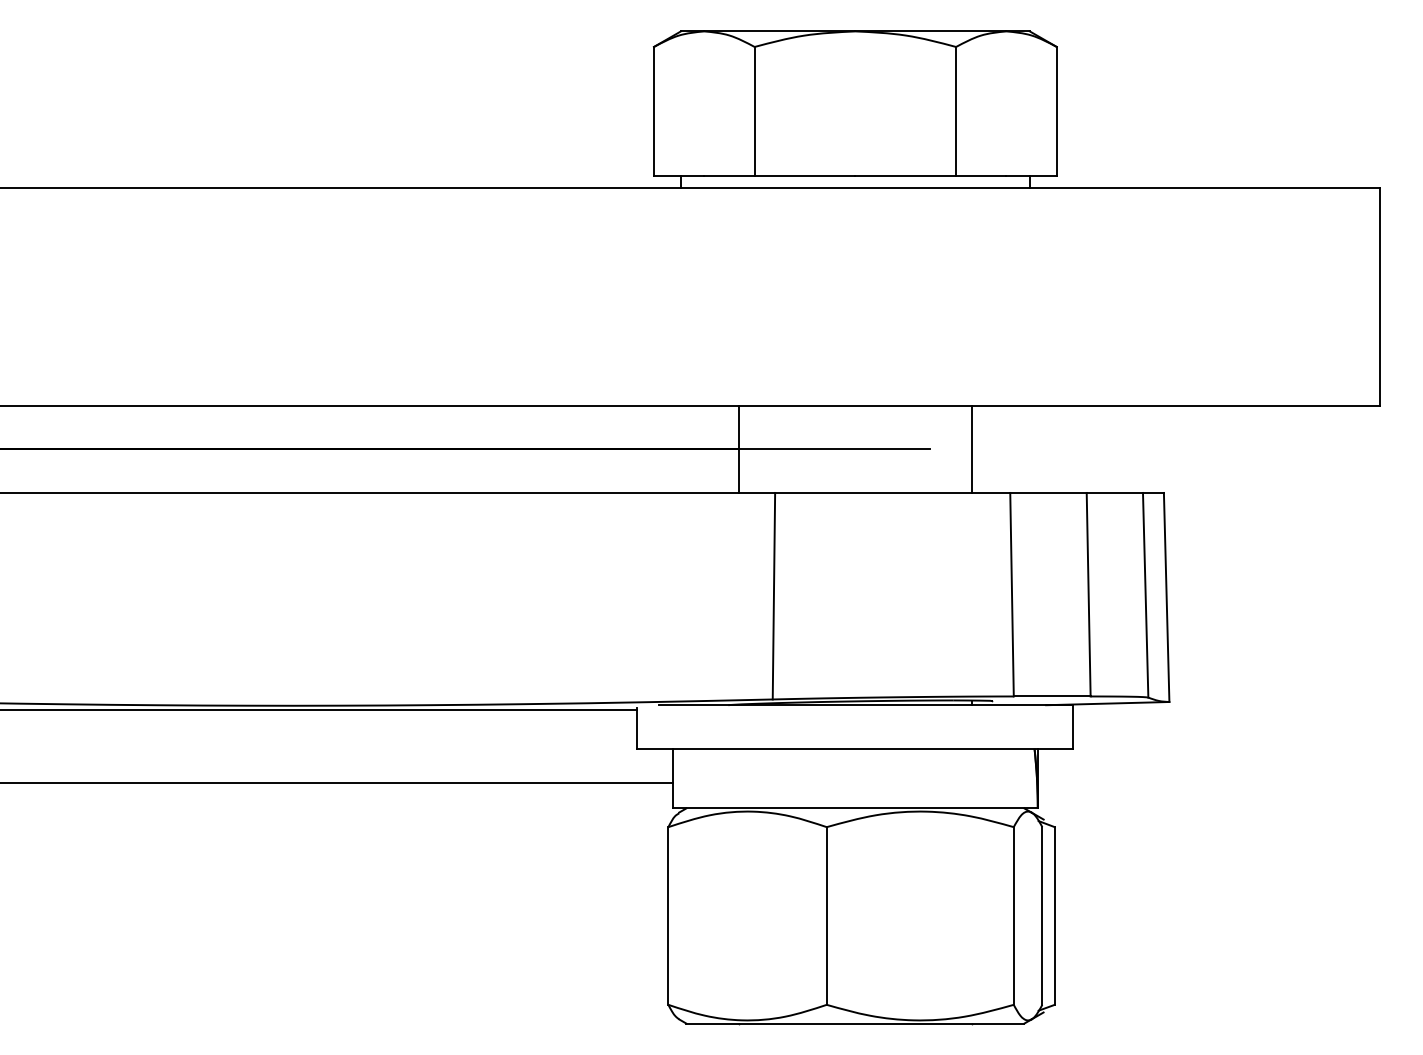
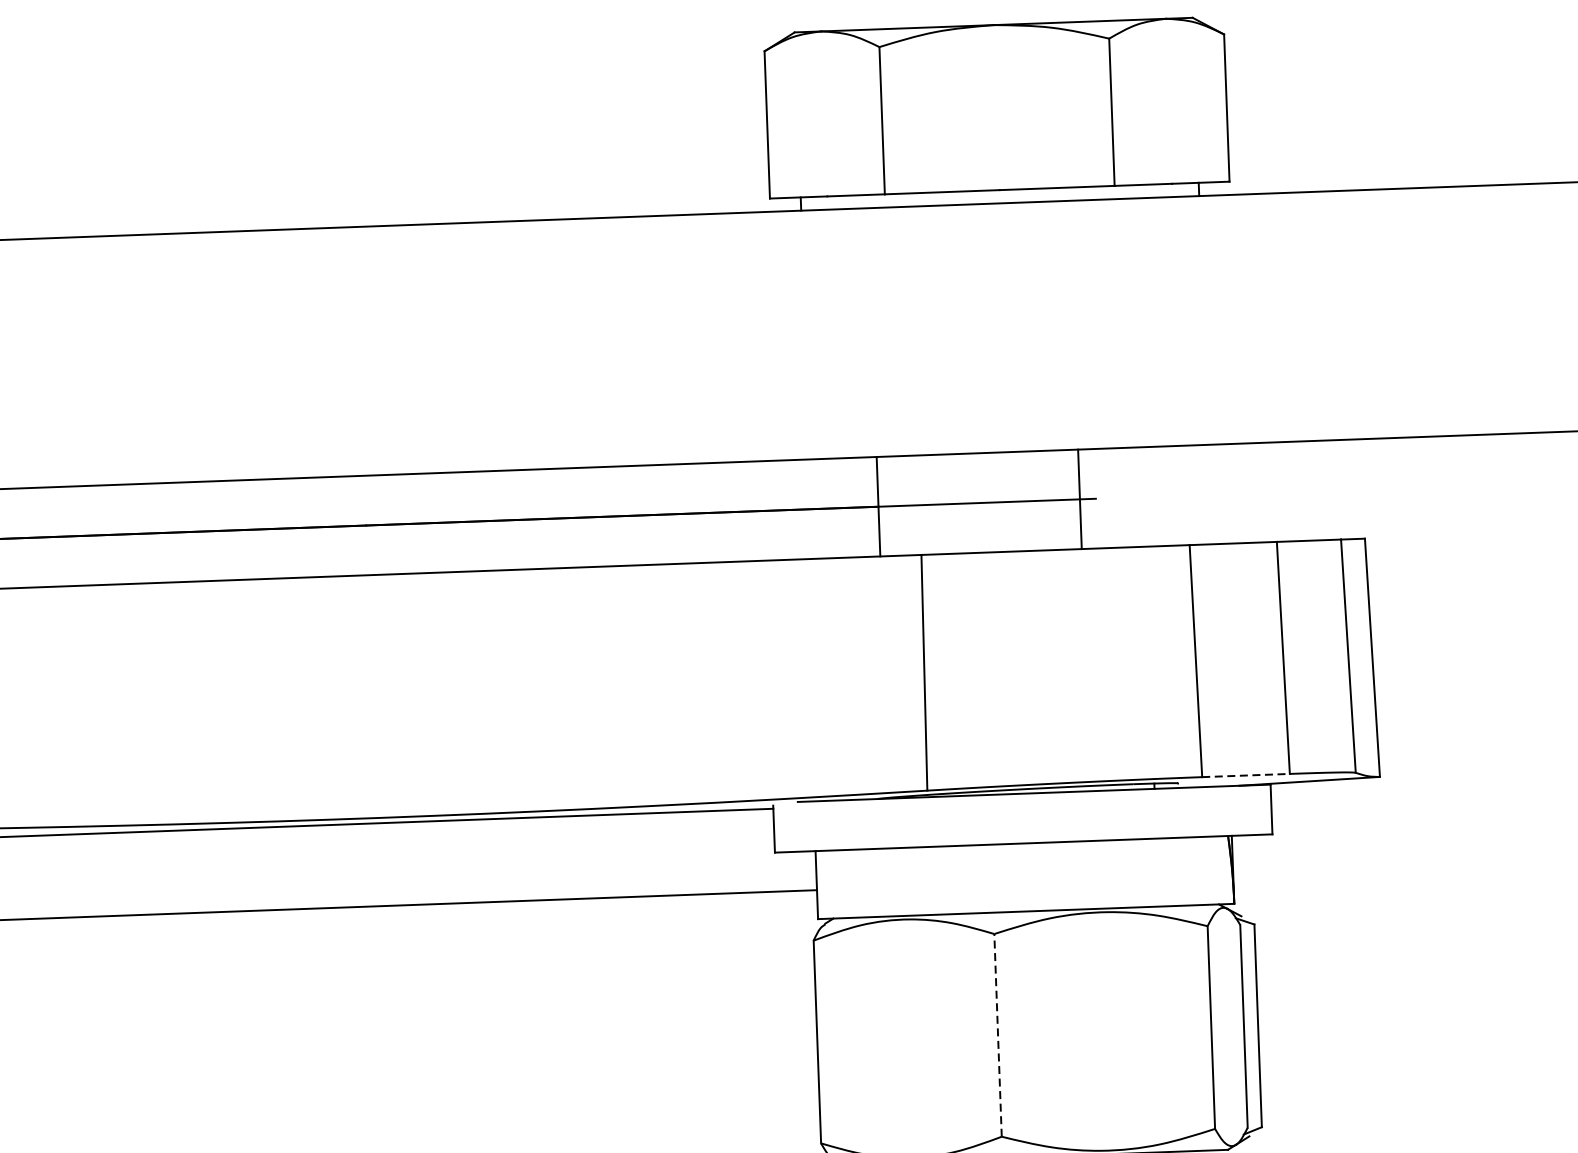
line: (971, 448) -> (1079, 498), moved
line: (1052, 696) -> (1246, 775), solid -> dashed
line: (826, 916) -> (997, 1035), solid -> dashed

